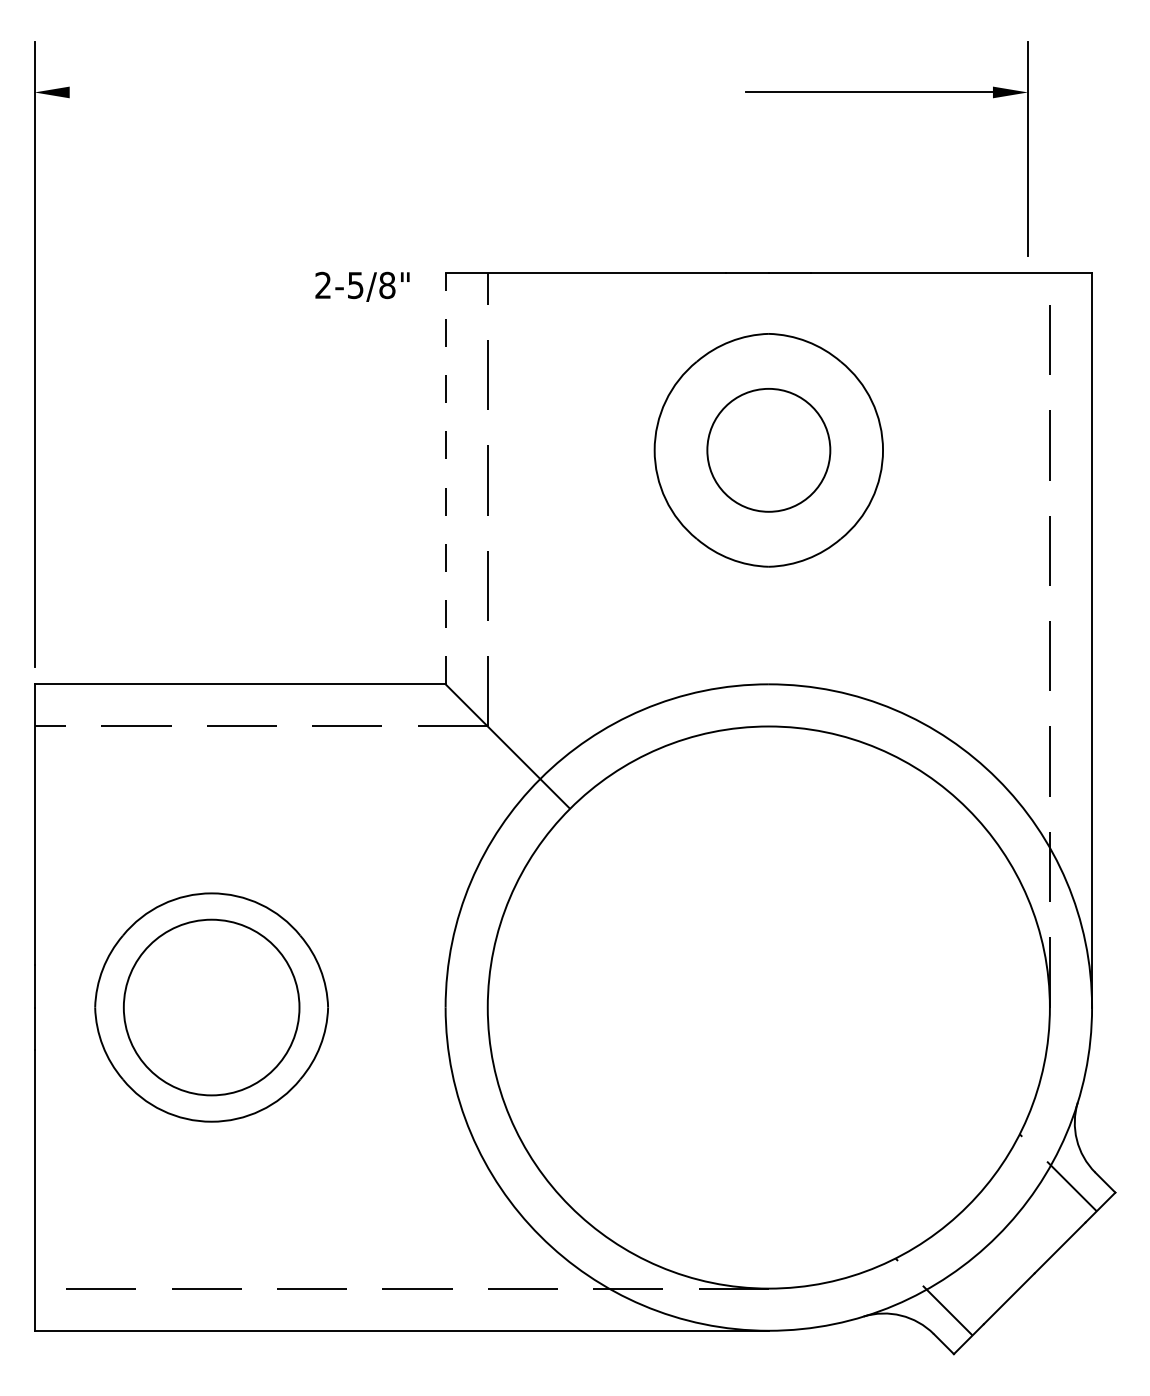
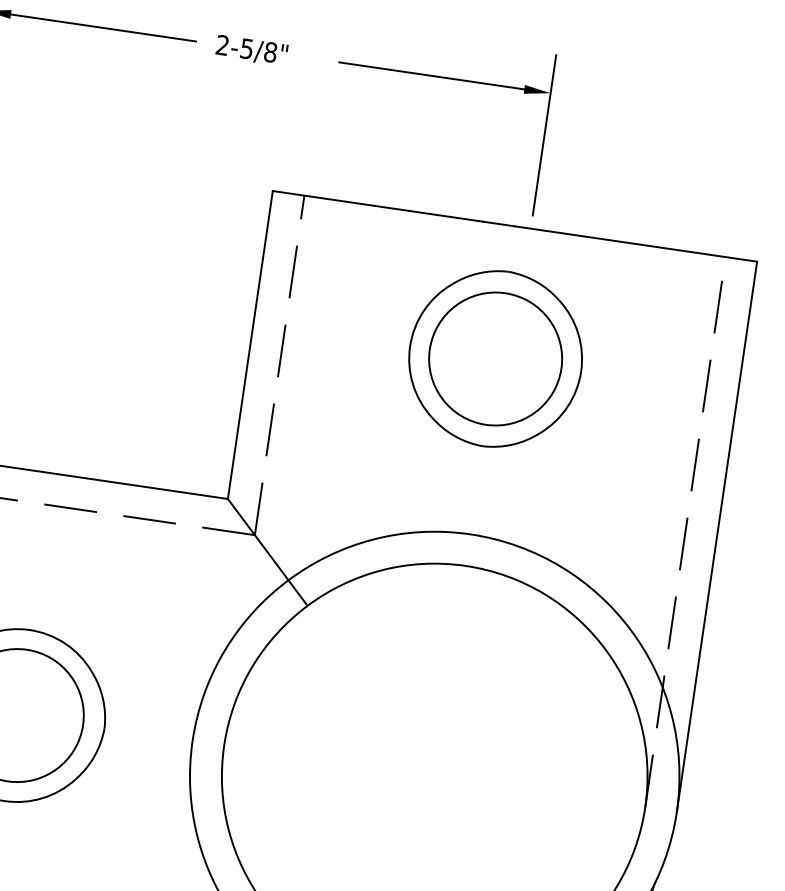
line: (192, 92) -> (102, 27), added
part: (886, 92) -> (444, 77), moved
text: (362, 286) -> (251, 50), moved
circle: (768, 450) -> (495, 359), size x1.43
line: (445, 478) -> (250, 344), dashed -> solid

